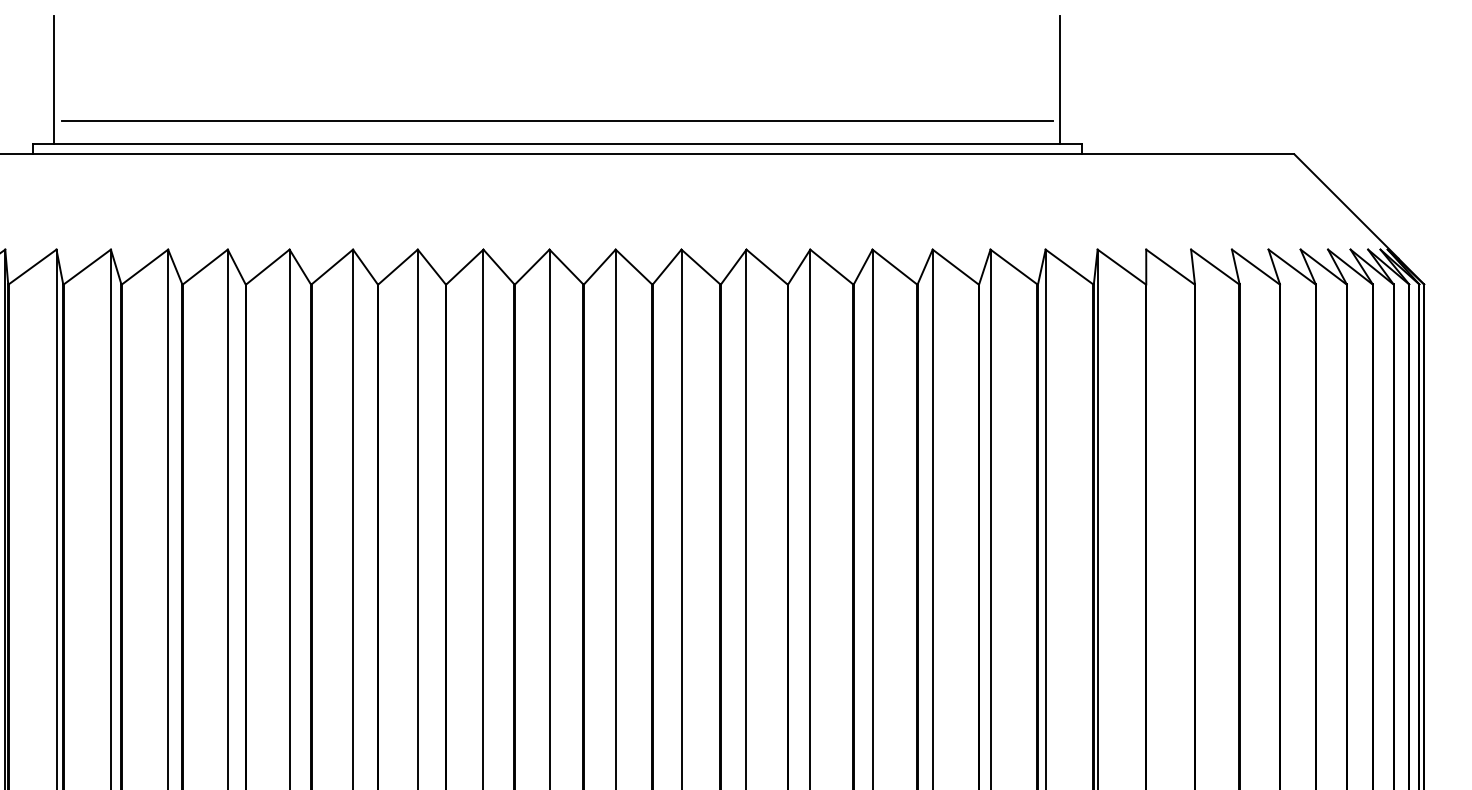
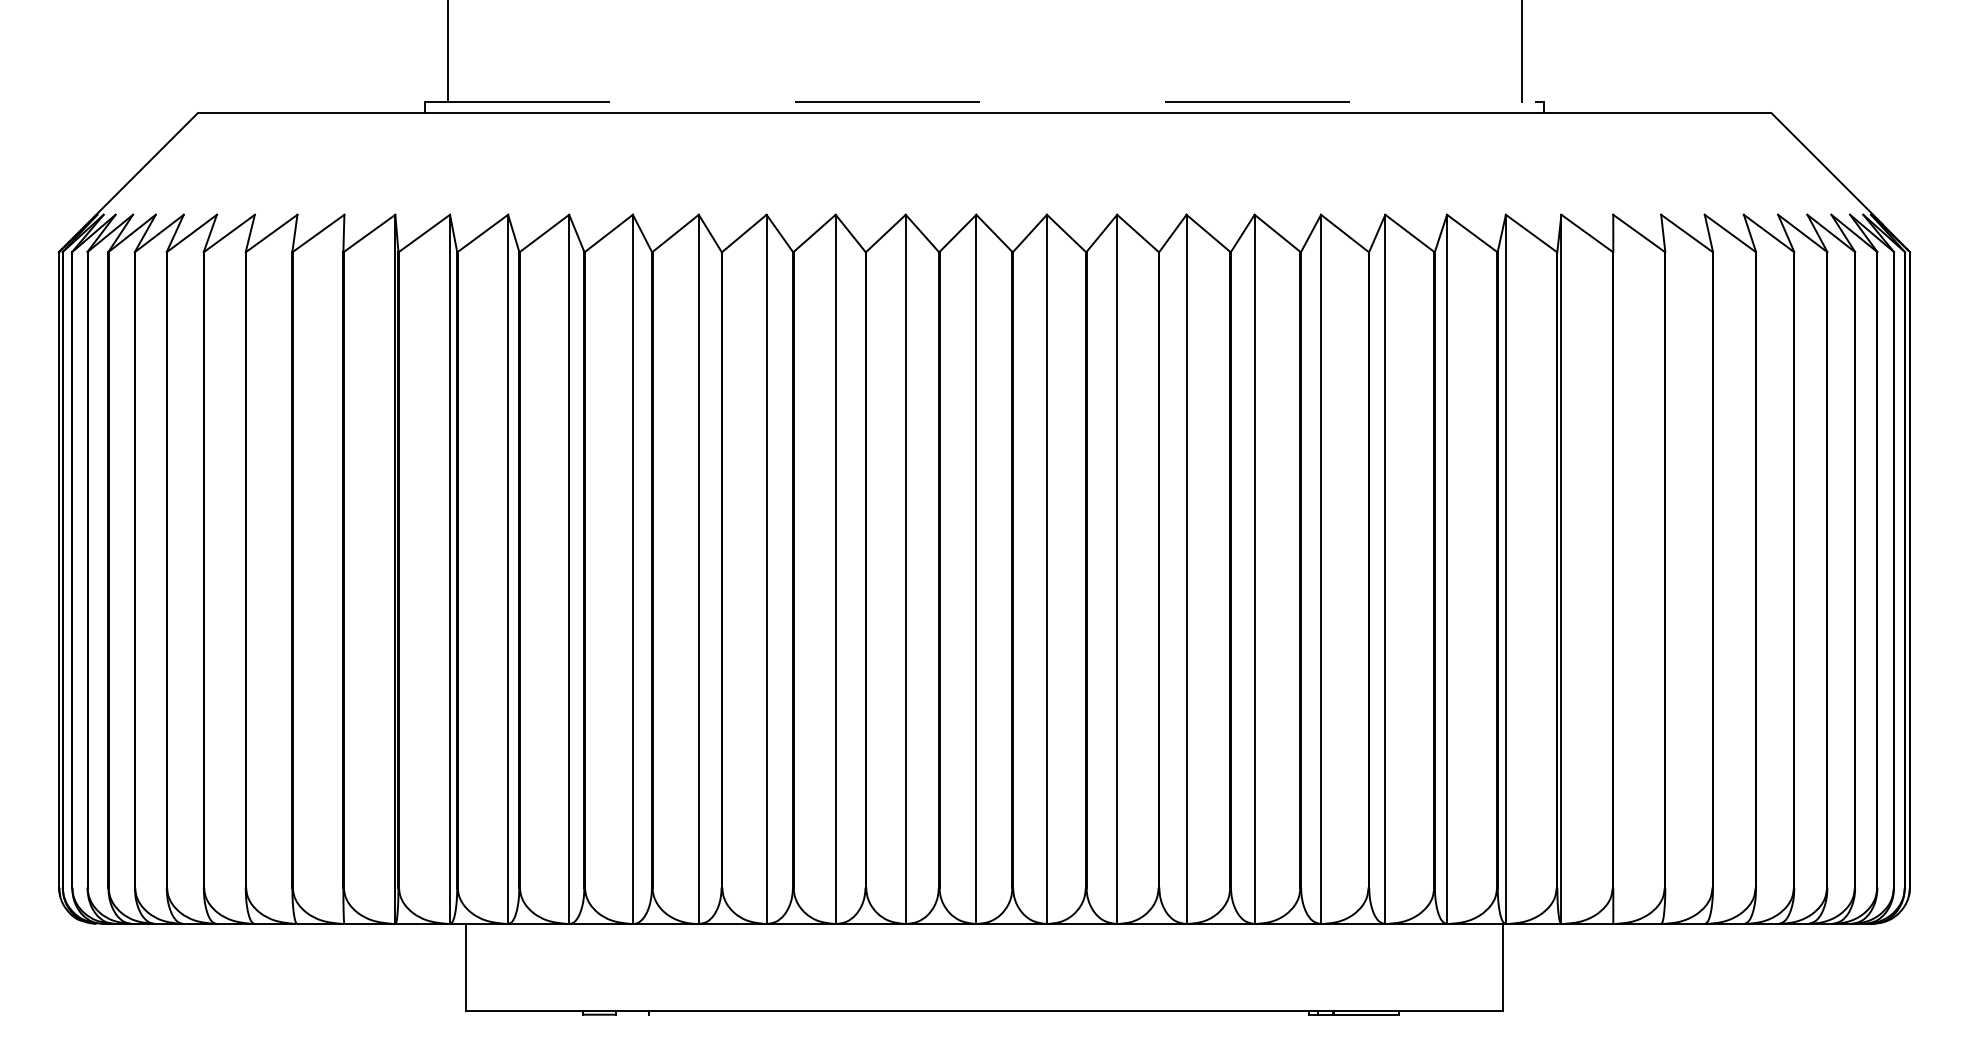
line: (557, 120) -> (984, 77), removed
line: (557, 144) -> (984, 102), solid -> dashed

